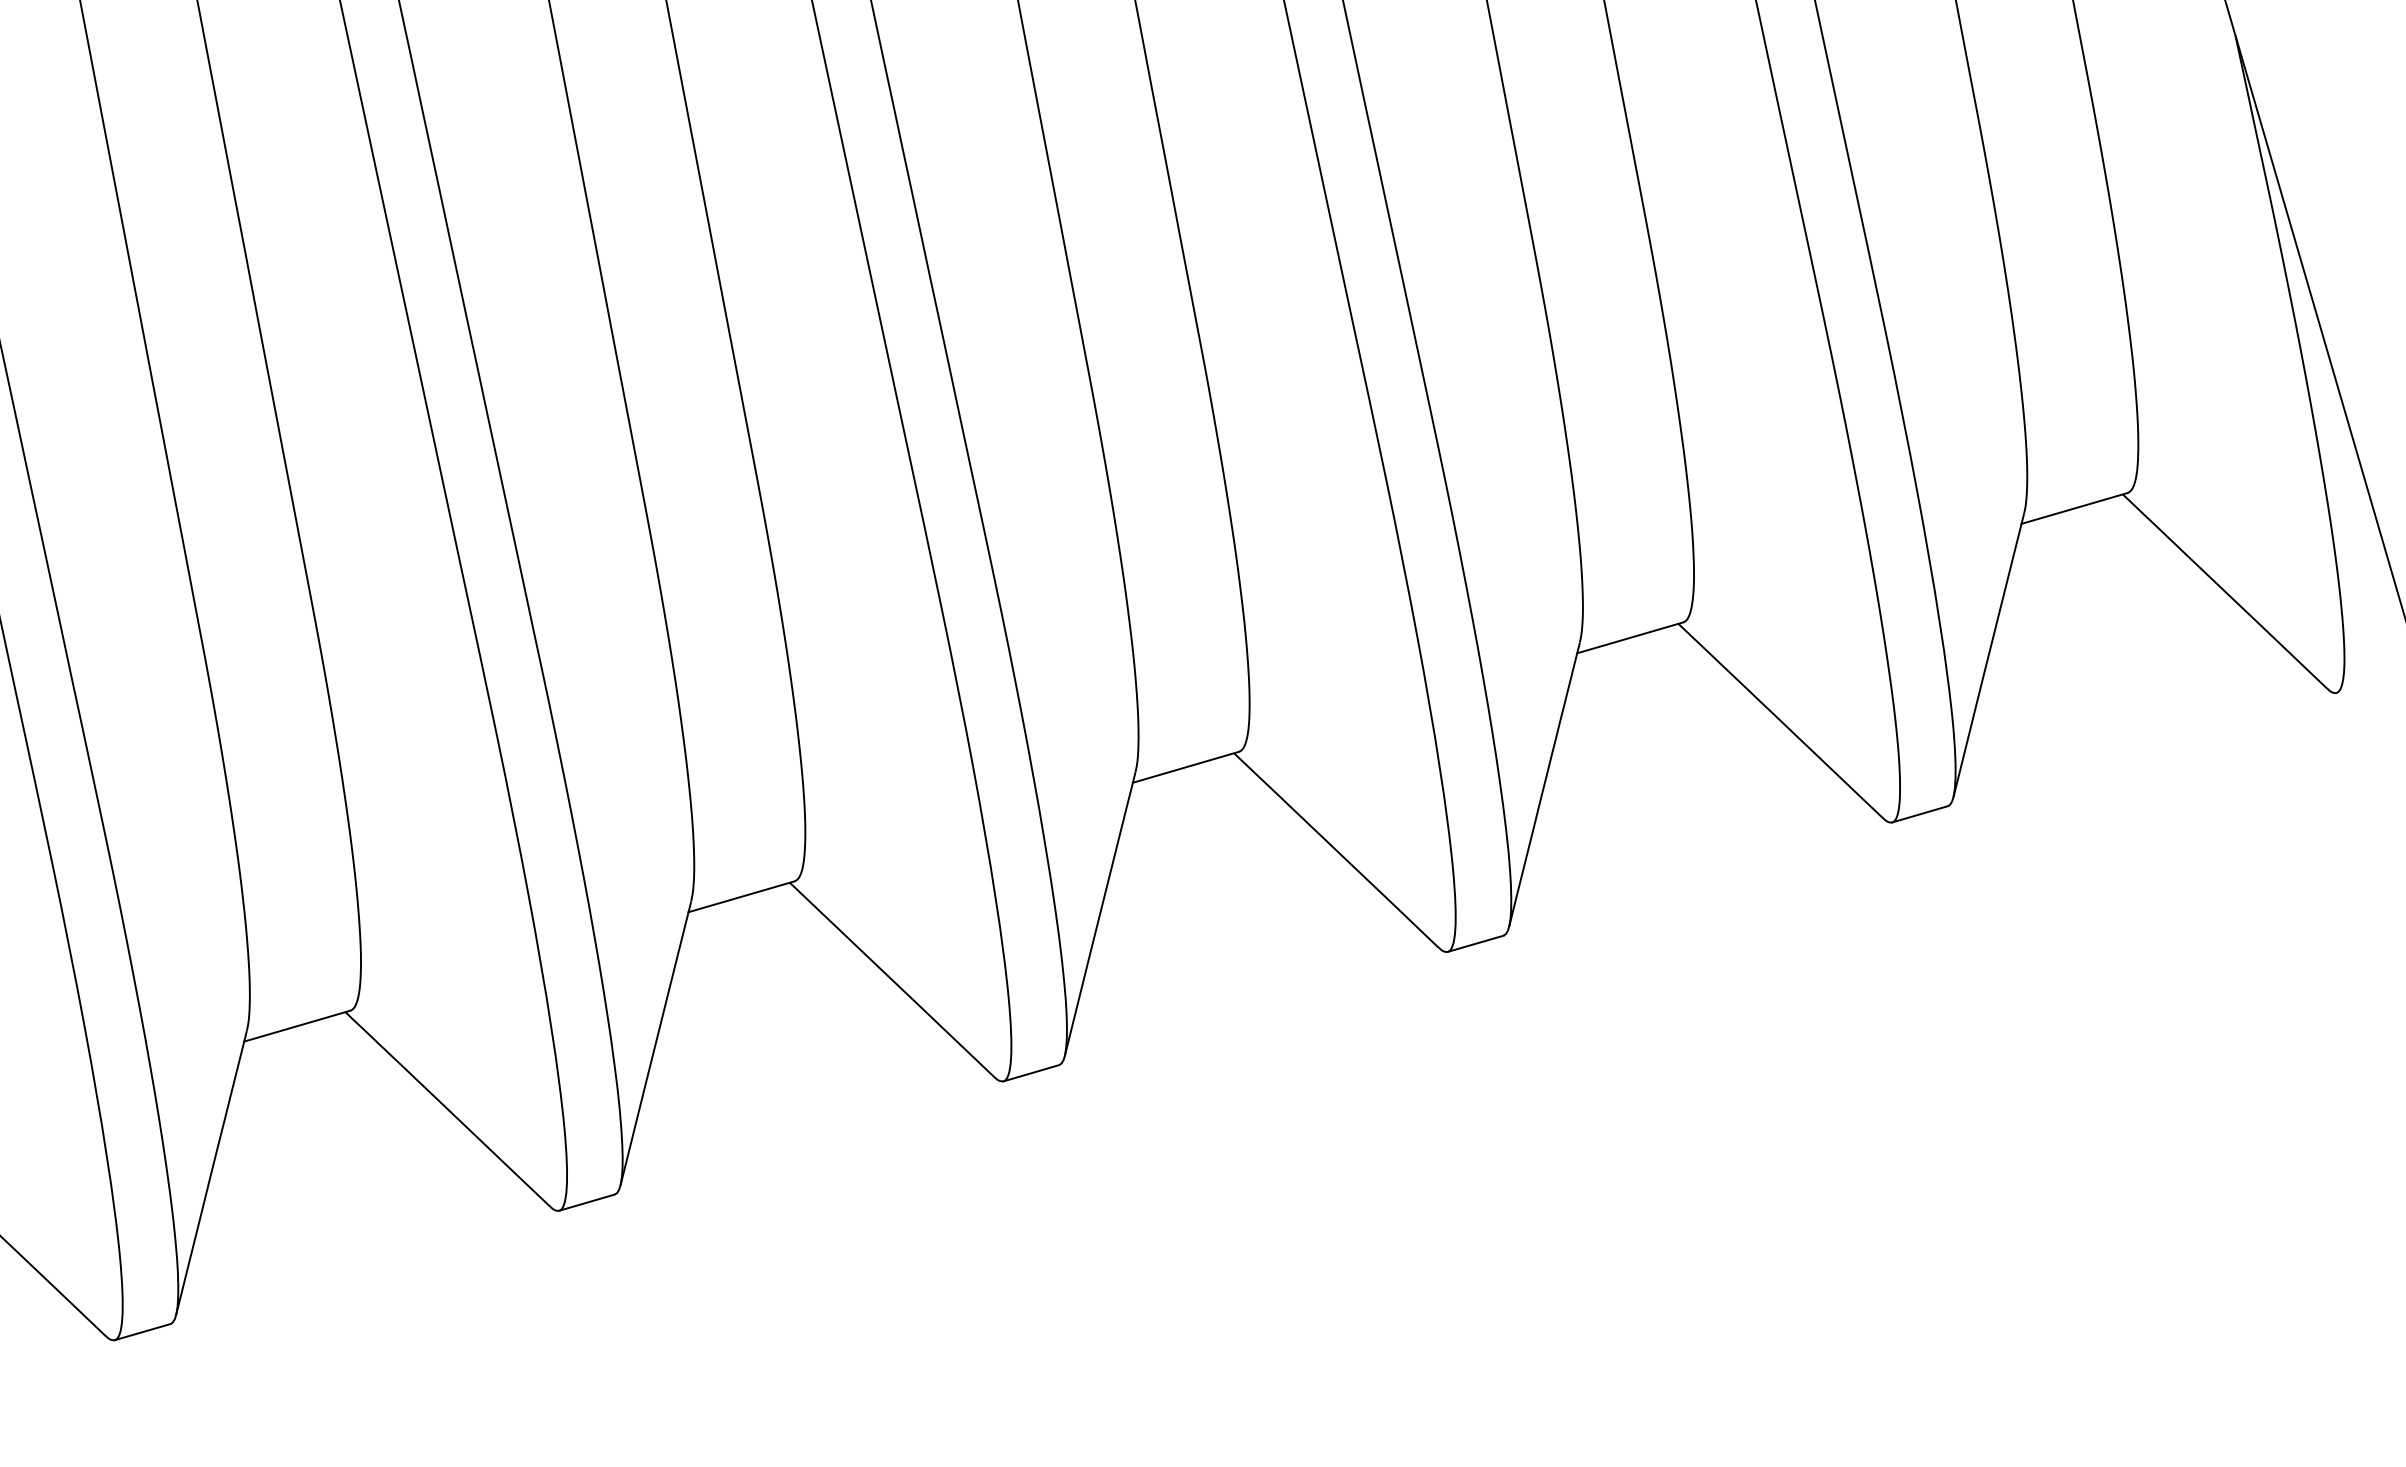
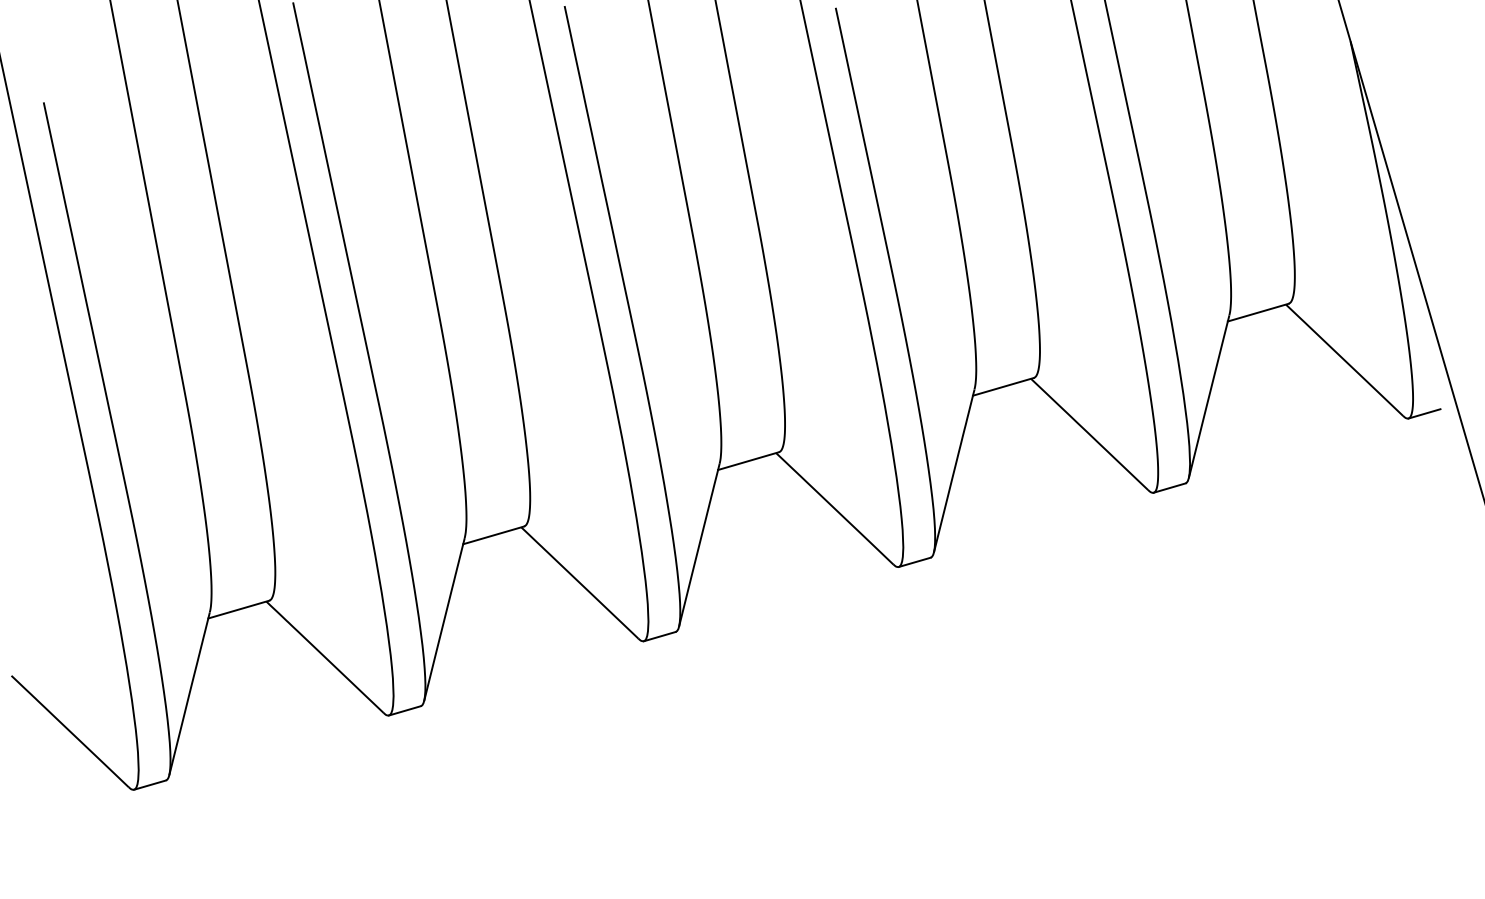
line: (2364, 684) -> (1424, 413), added

